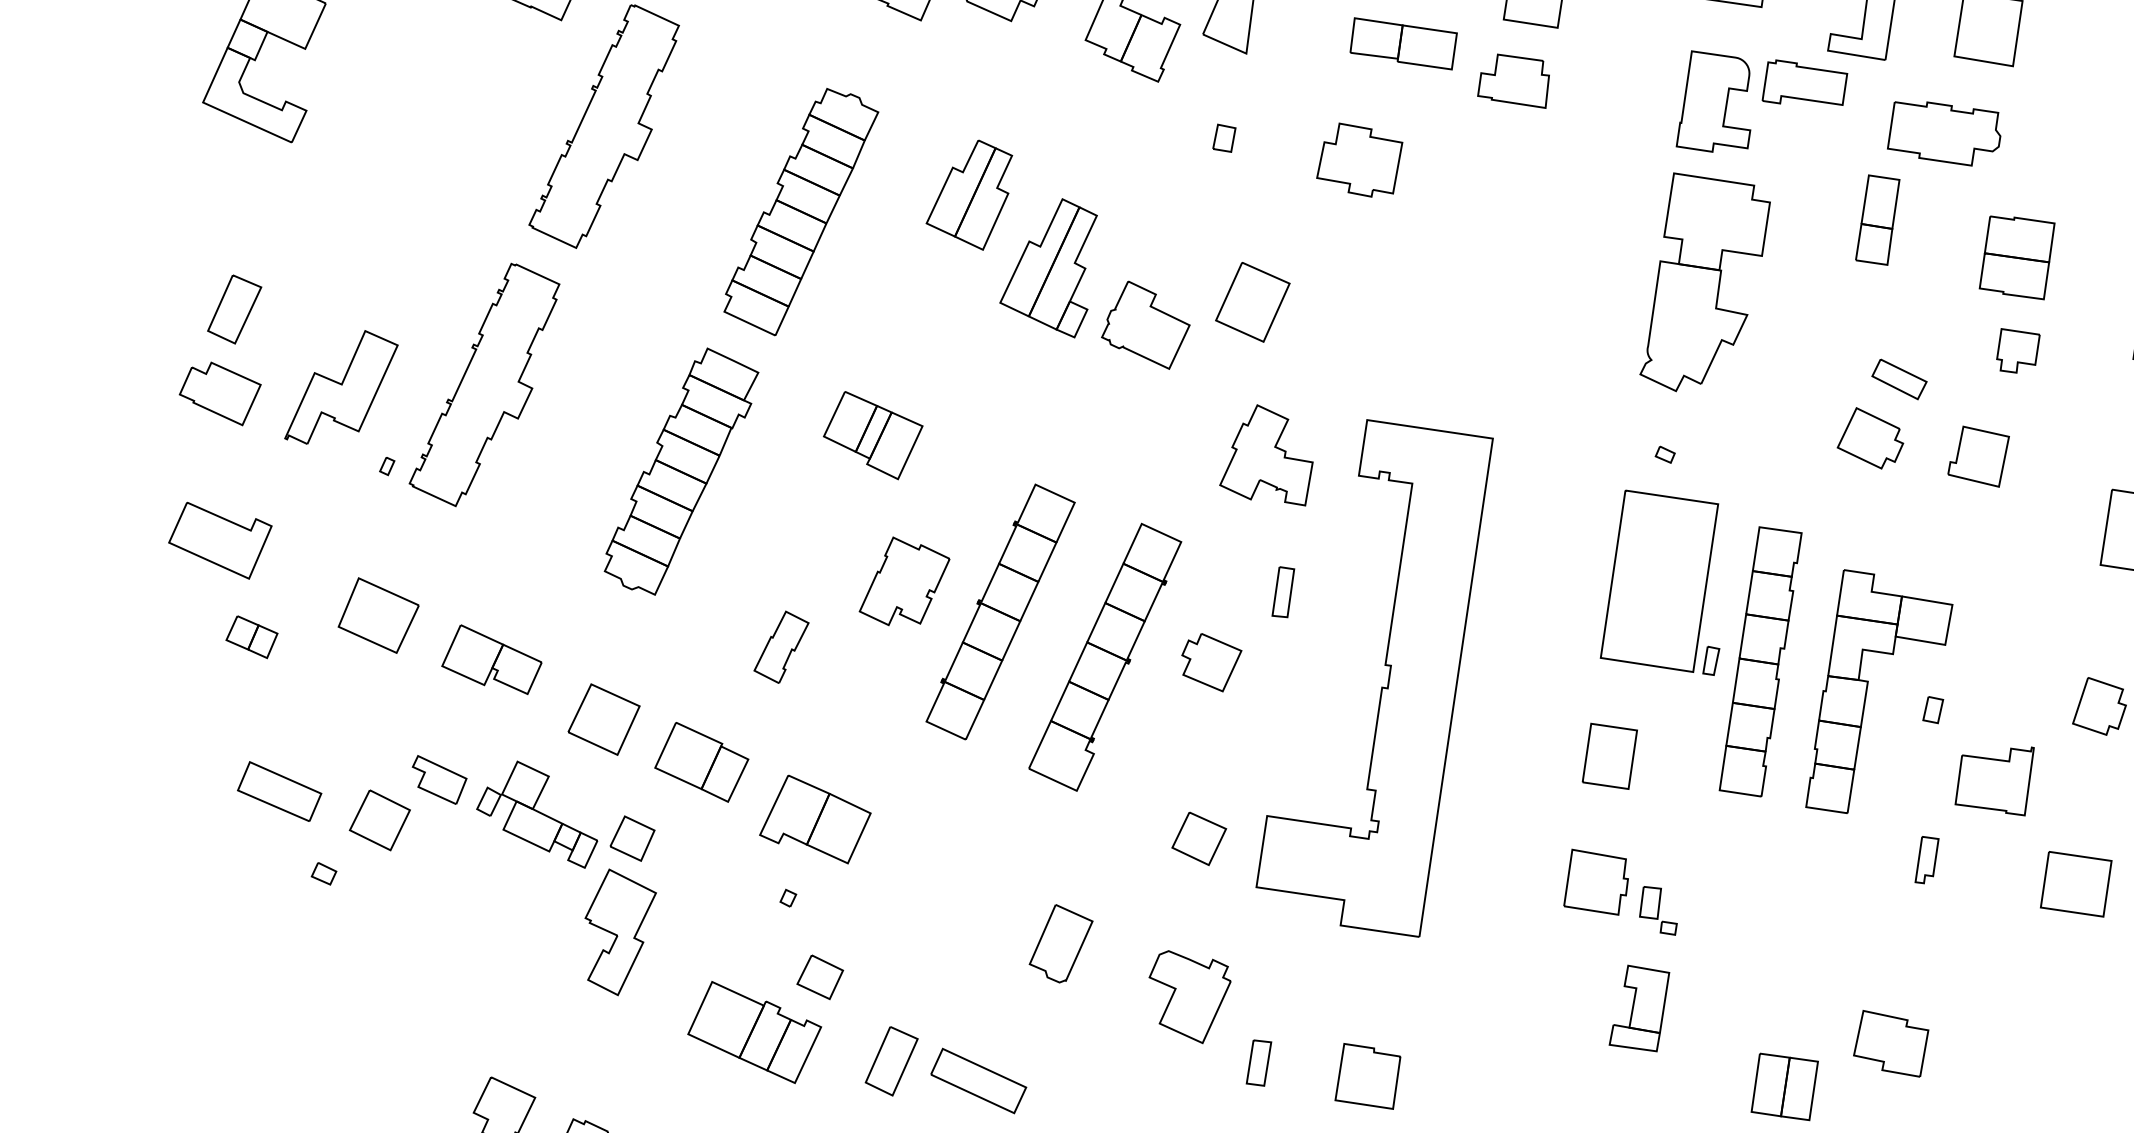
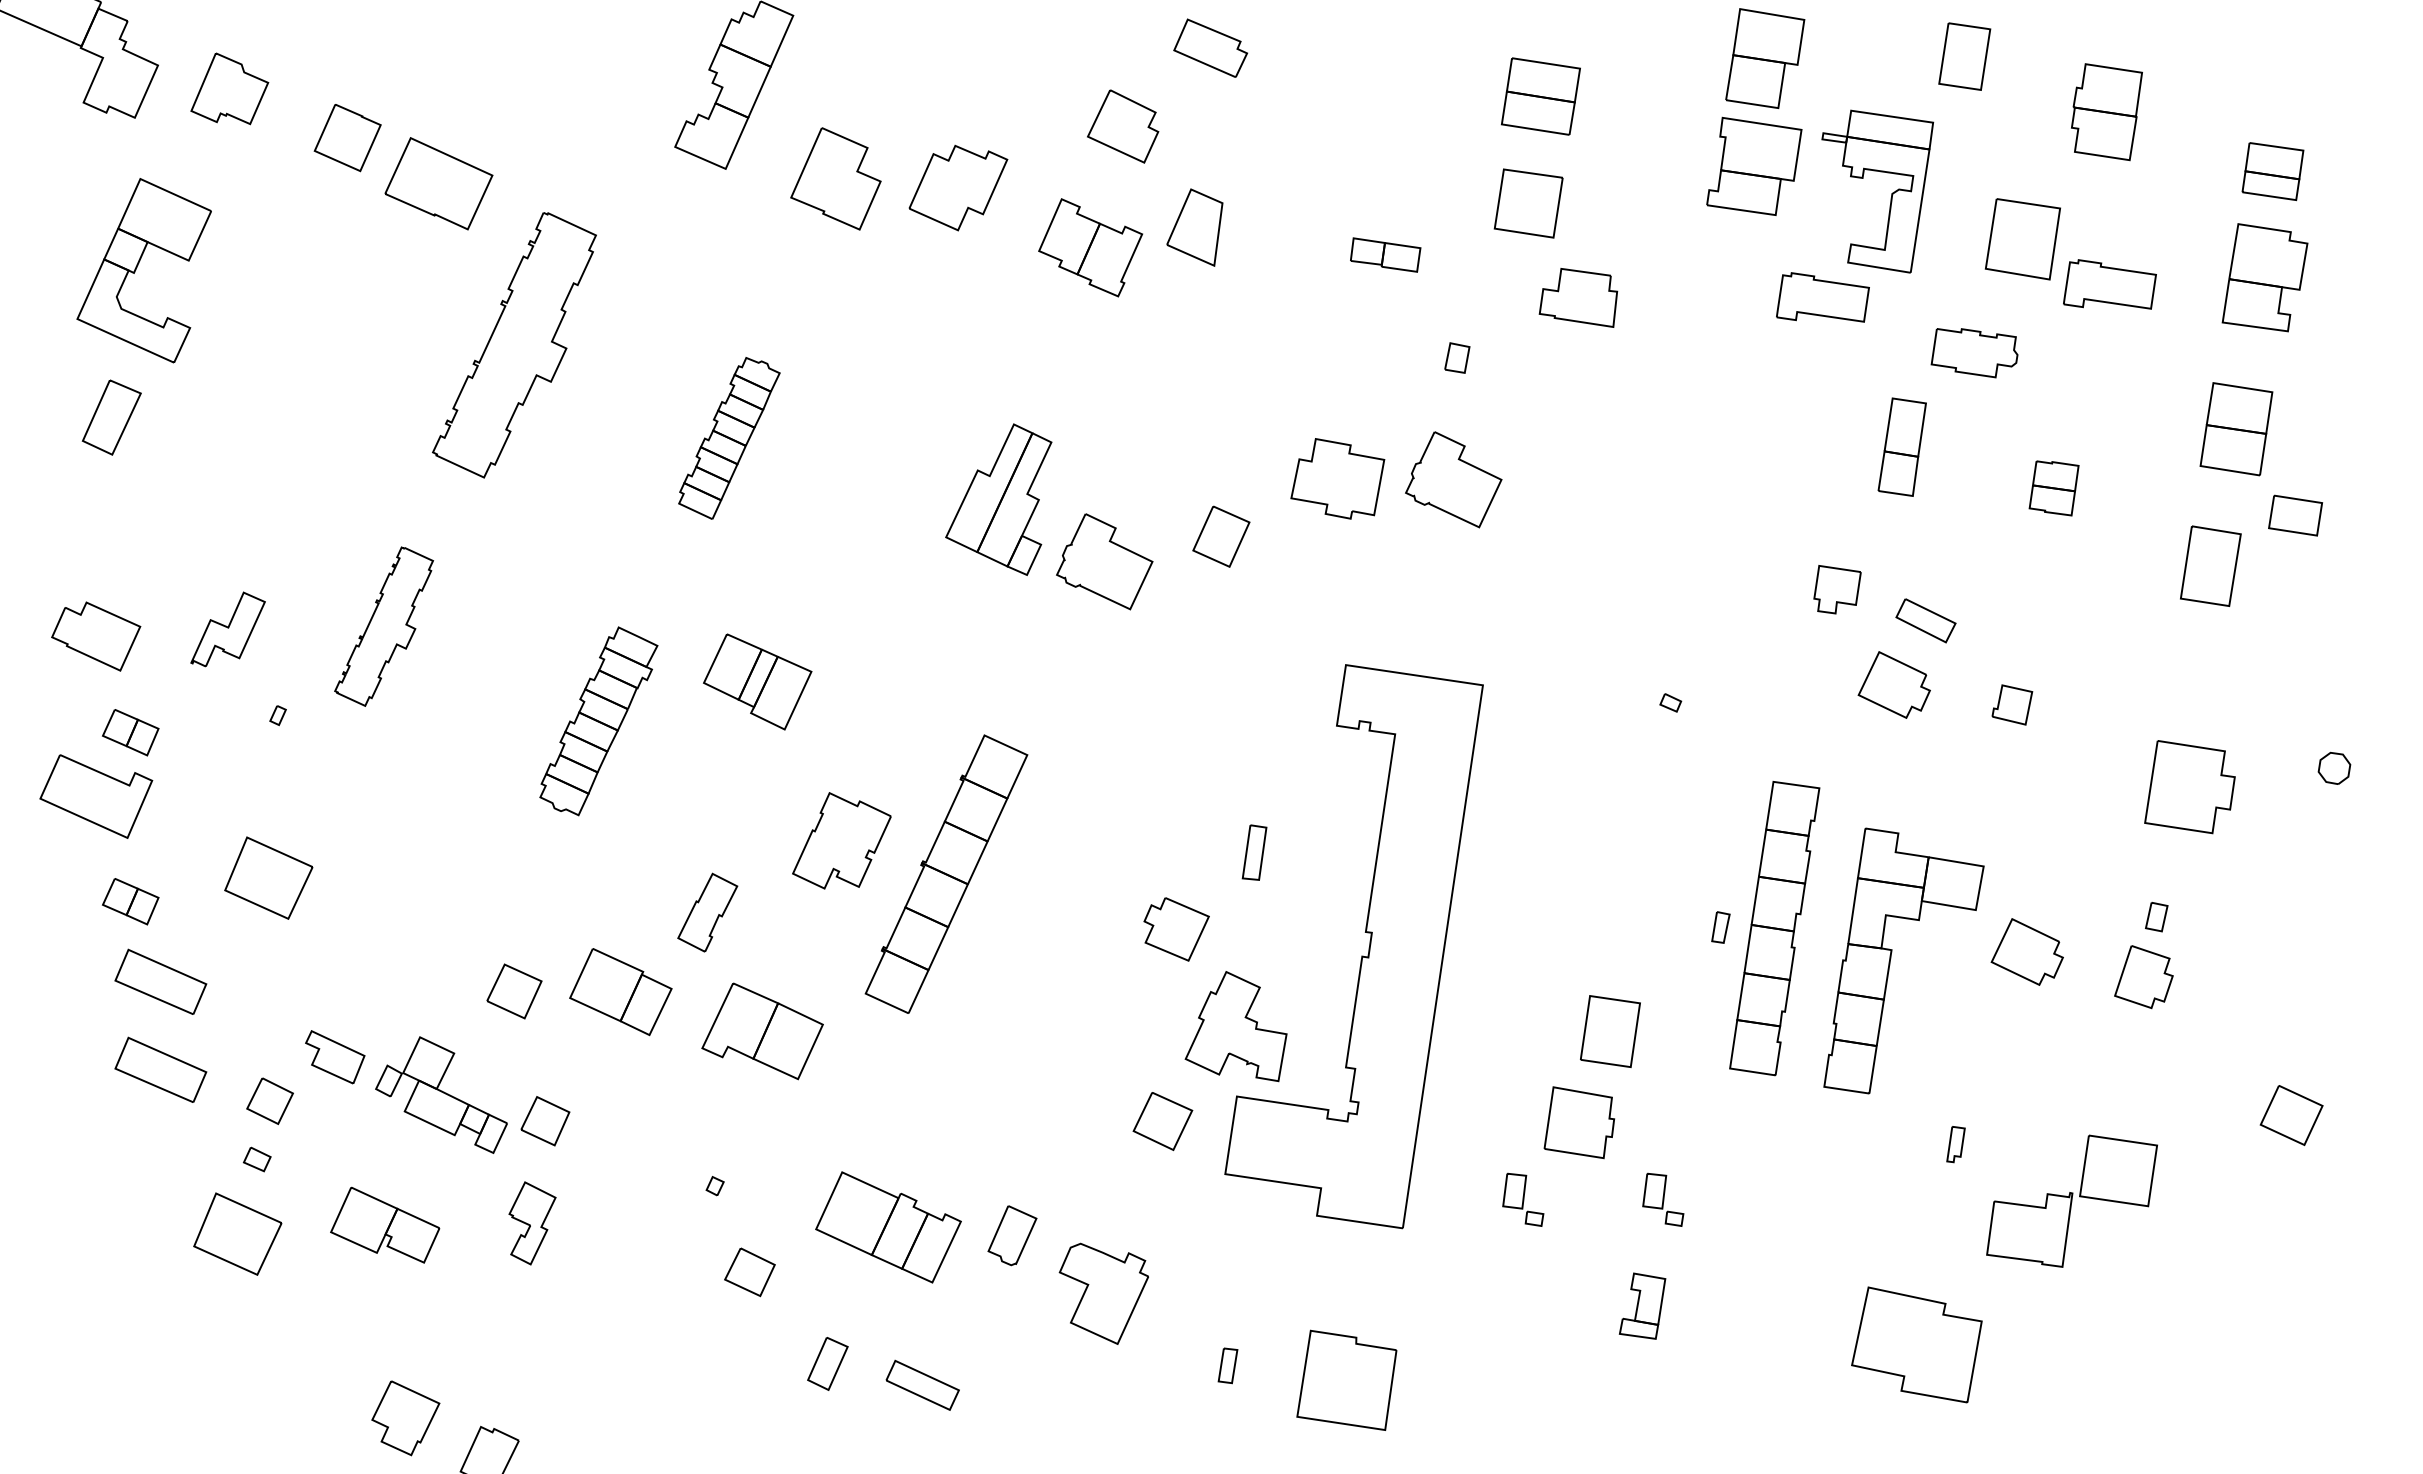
part: (1403, 43) -> (1385, 254), size x0.6
part: (2067, 70) -> (2109, 284), added
part: (1513, 80) -> (1578, 297), moved
part: (1713, 101) -> (1723, 317), removed
part: (1944, 133) -> (1974, 352), size x0.7
part: (1224, 137) -> (1457, 357), moved
part: (1359, 159) -> (1337, 478), moved
part: (969, 194) -> (912, 419), removed
part: (801, 212) -> (729, 438), size x0.6
part: (1465, 249) -> (1453, 479), added
part: (2016, 258) -> (2053, 488), size x0.6
part: (1704, 281) -> (1713, 514), removed
part: (1252, 302) -> (1221, 536), size x0.7
part: (234, 309) -> (111, 417), moved
part: (2018, 350) -> (1837, 589), moved
part: (483, 384) -> (383, 626), size x0.6
part: (340, 387) -> (227, 629), size x0.6
part: (873, 435) -> (757, 681), moved
part: (1265, 455) -> (1235, 1026), moved
part: (1978, 456) -> (2012, 704), size x0.6
part: (681, 471) -> (598, 721), size x0.7
part: (251, 481) -> (130, 732), added
part: (1659, 581) -> (1664, 840), removed
part: (1105, 657) -> (1060, 923), removed
part: (492, 659) -> (385, 1224), moved
part: (1991, 682) -> (2026, 951), added
part: (279, 710) -> (160, 981), added
part: (1933, 710) -> (2156, 917), moved
part: (604, 719) -> (514, 991), size x0.7
part: (701, 762) -> (620, 992), moved
part: (1994, 781) -> (2029, 1229), moved
part: (379, 819) -> (269, 1100), size x0.7
part: (815, 819) -> (762, 1031), moved
part: (1926, 860) -> (1955, 1144), size x0.7
part: (323, 873) -> (256, 1159), moved
part: (1596, 882) -> (1579, 1122), moved
part: (1530, 910) -> (1523, 1199), added
part: (620, 932) -> (532, 1223), size x0.6
part: (349, 941) -> (237, 1233), added
part: (1061, 943) -> (1012, 1235), size x0.7
part: (1189, 996) -> (1103, 1293), moved
part: (1639, 1007) -> (1642, 1305), size x0.7
part: (754, 1032) -> (888, 1227), moved
part: (1890, 1043) -> (1916, 1344), size x1.6
part: (891, 1061) -> (827, 1363), size x0.7
part: (1258, 1062) -> (1227, 1365), size x0.7
part: (1367, 1075) -> (1346, 1379), size x1.4
part: (978, 1081) -> (922, 1385), size x0.7
part: (1784, 1086) -> (1800, 1391), removed

